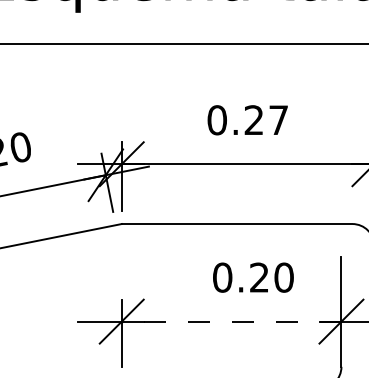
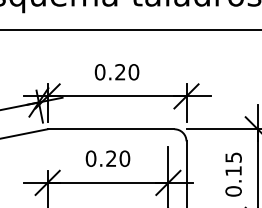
text: (277, 120) -> (133, 72), 0.27 -> 0.20
text: (252, 277) -> (107, 158), moved
line: (230, 320) -> (107, 182), dashed -> solid

